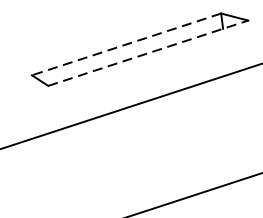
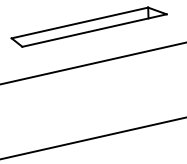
line: (125, 43) -> (79, 22), dashed -> solid
line: (148, 53) -> (94, 30), dashed -> solid

